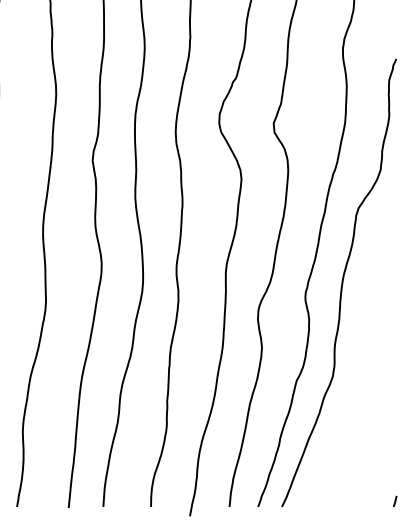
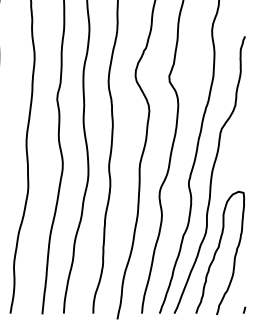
curve: (351, 406) -> (217, 251), added

